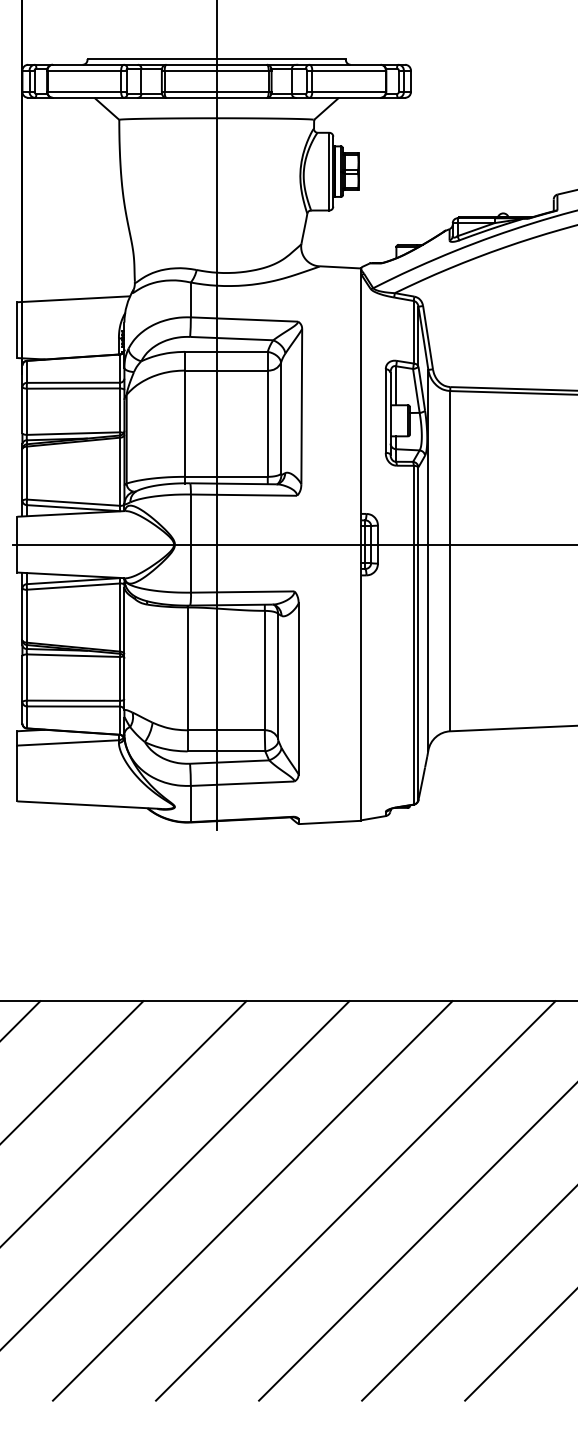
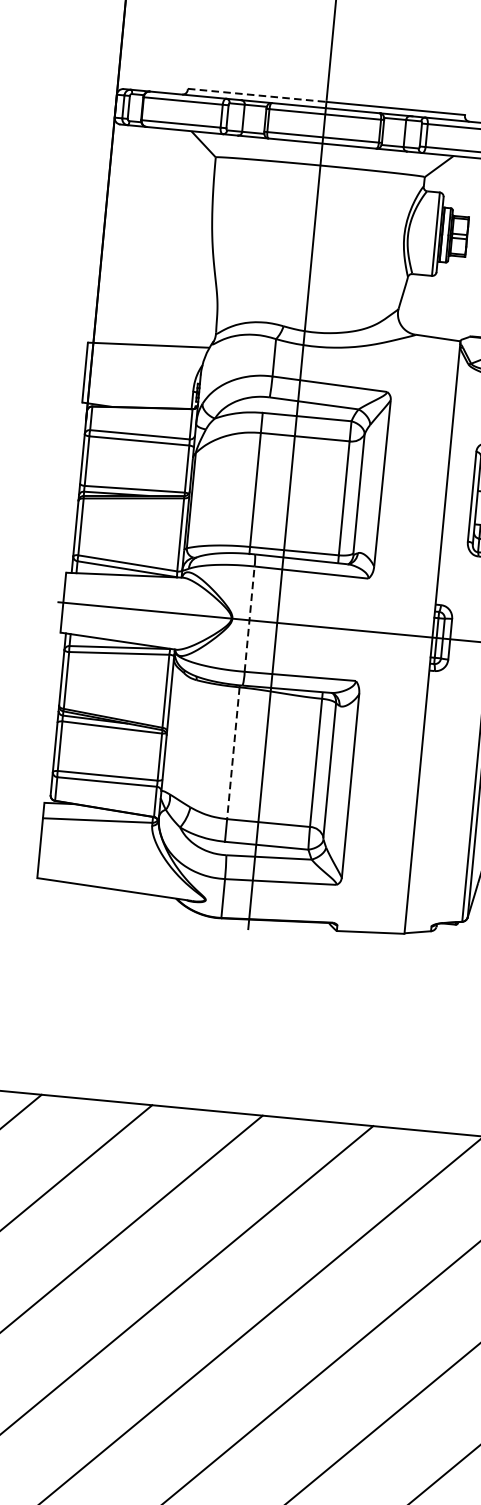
line: (152, 58) -> (257, 94), solid -> dashed
line: (190, 543) -> (249, 619), solid -> dashed
line: (187, 669) -> (233, 753), solid -> dashed

